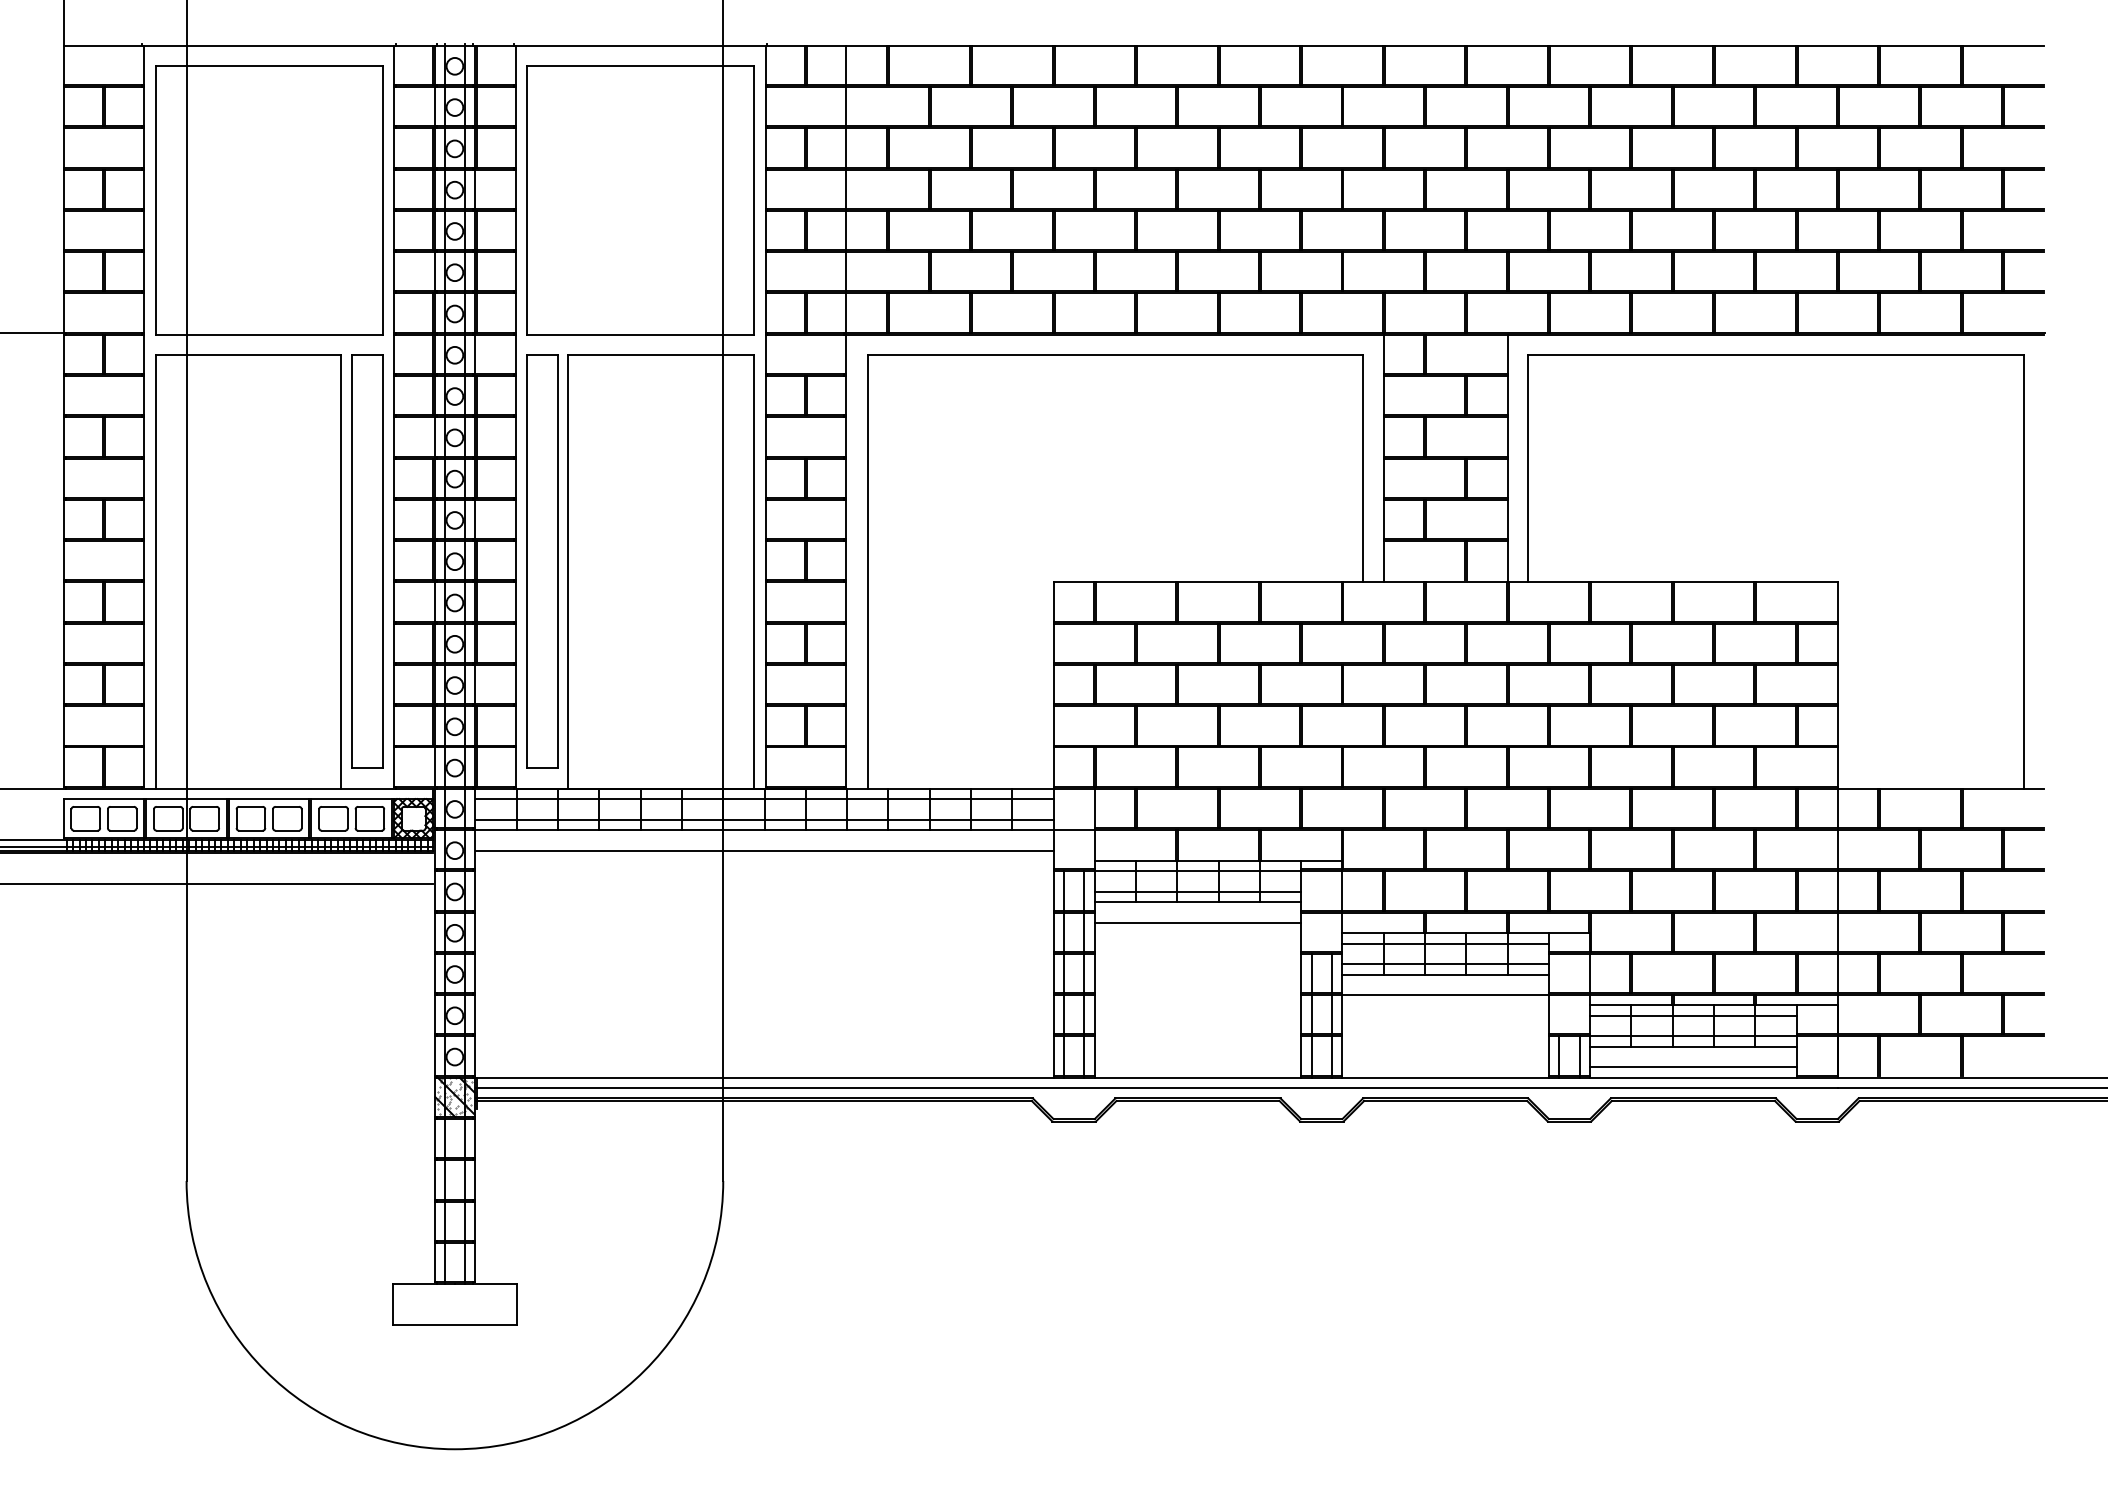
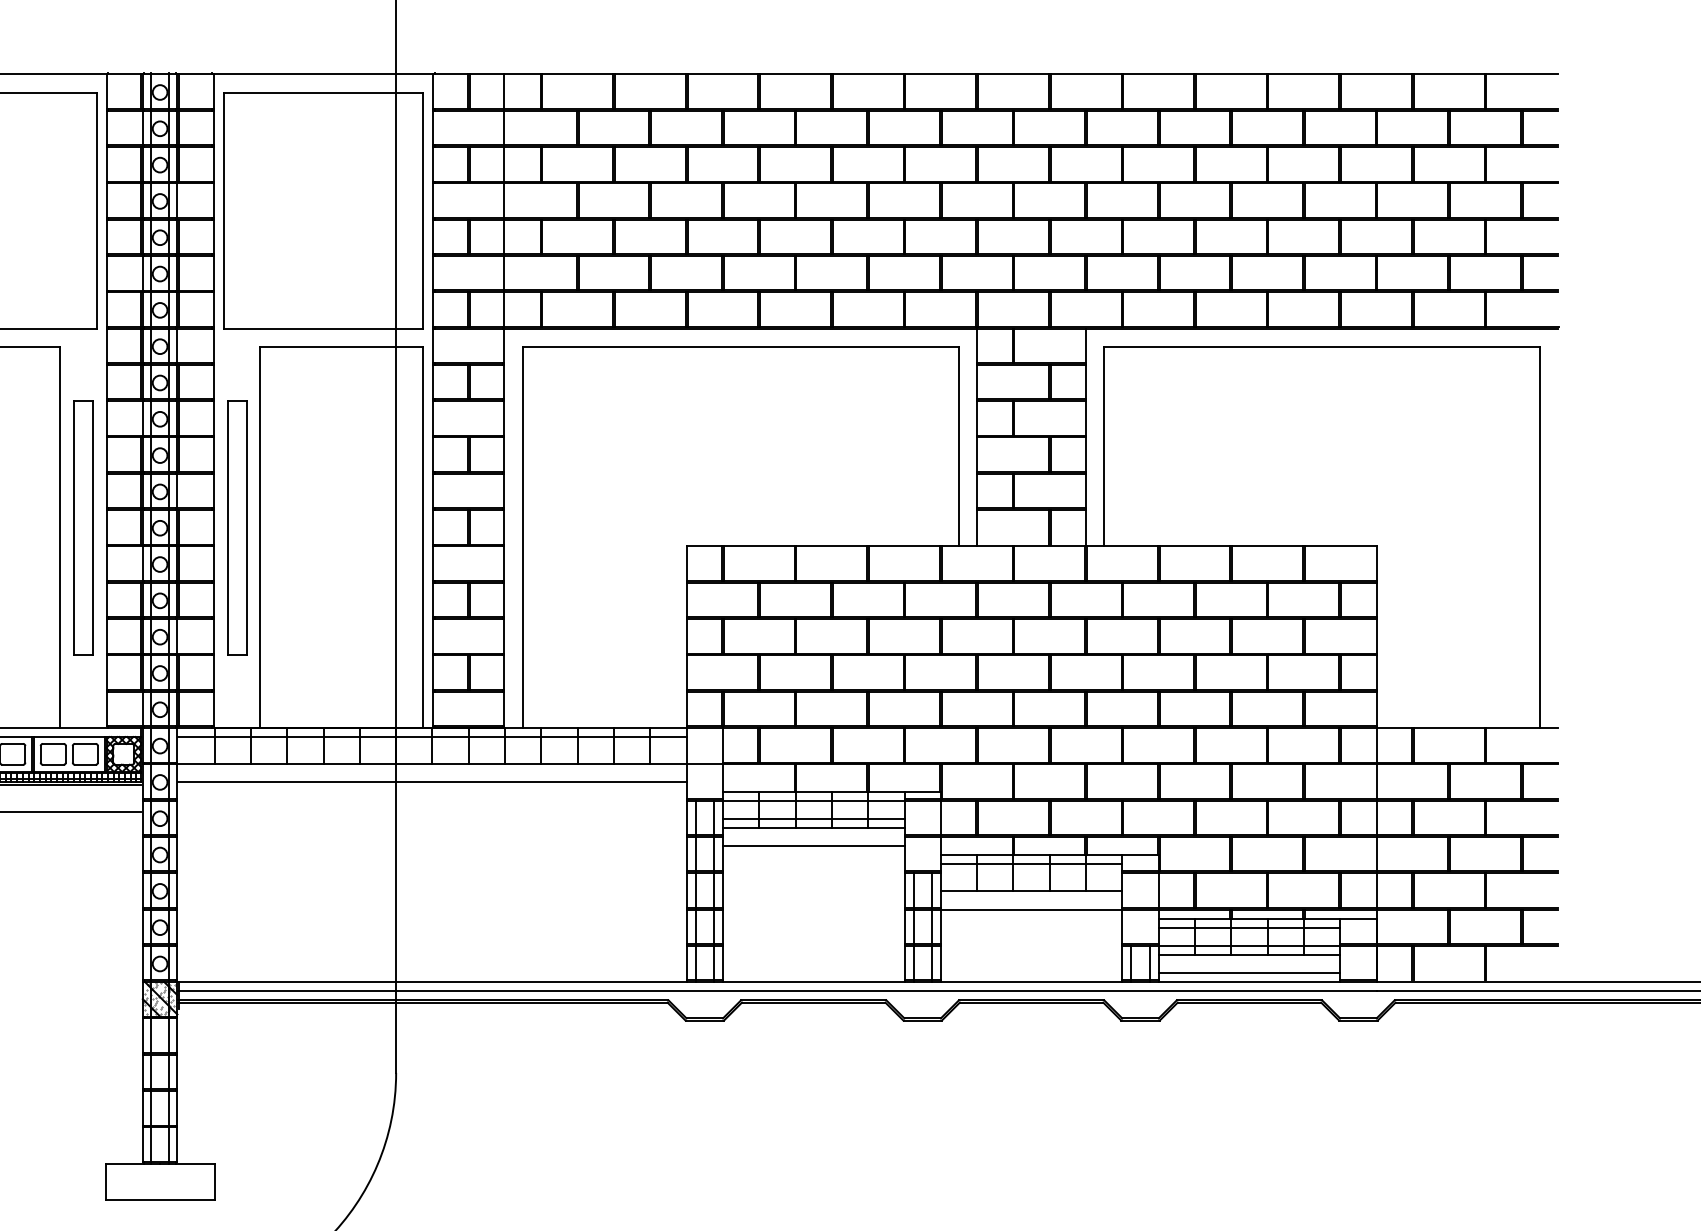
part: (367, 561) -> (83, 528), size x0.7
part: (542, 561) -> (237, 528), size x0.7
line: (764, 819) -> (432, 754), removed
line: (1445, 964) -> (1031, 882), removed

